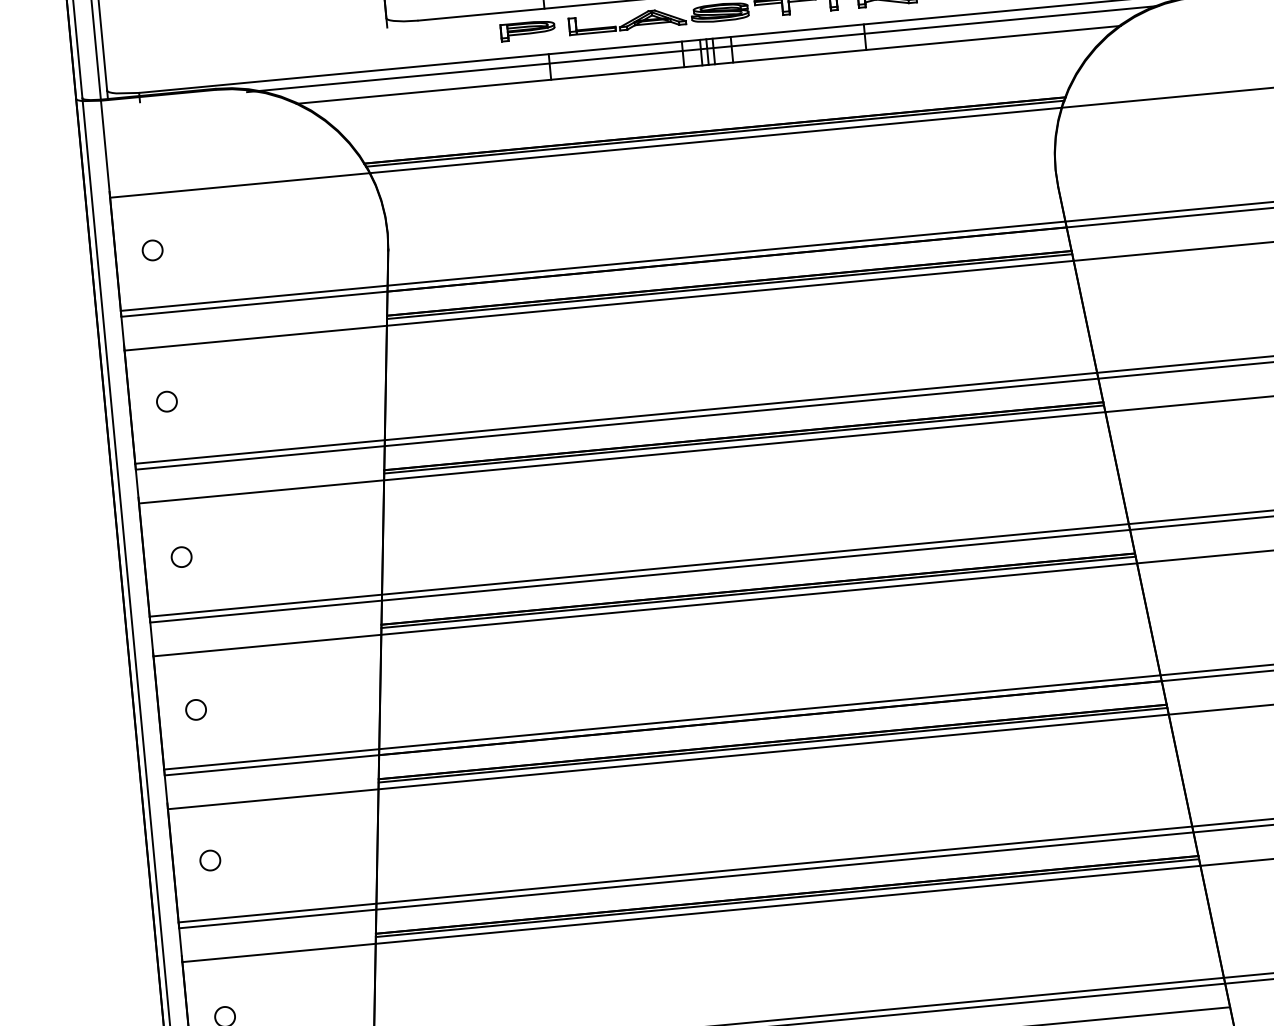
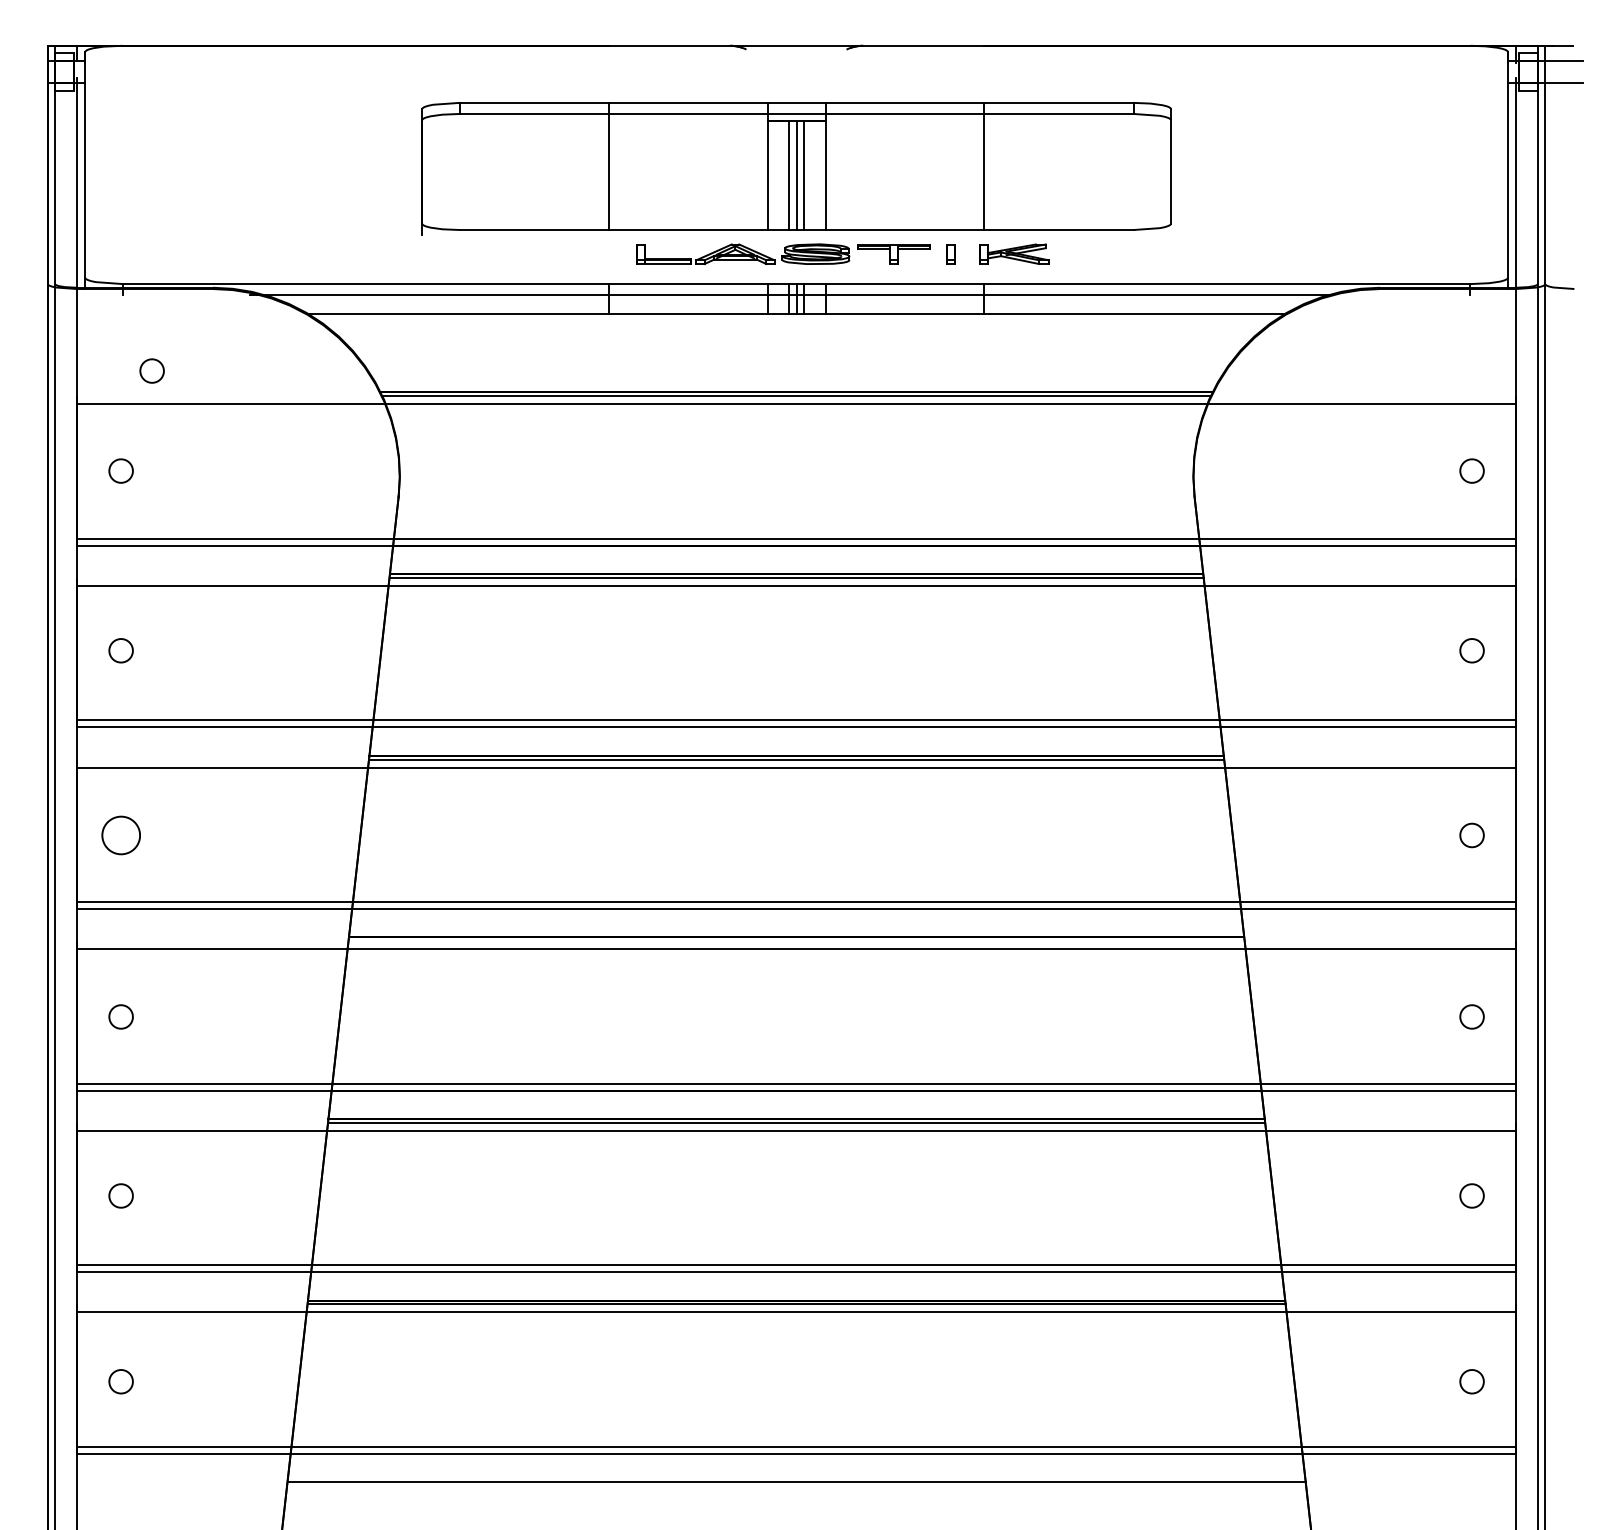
part: (527, 30) -> (587, 253), removed
part: (170, 163) -> (151, 370), added
part: (181, 557) -> (120, 835), size x1.6
line: (758, 592) -> (796, 941), removed

